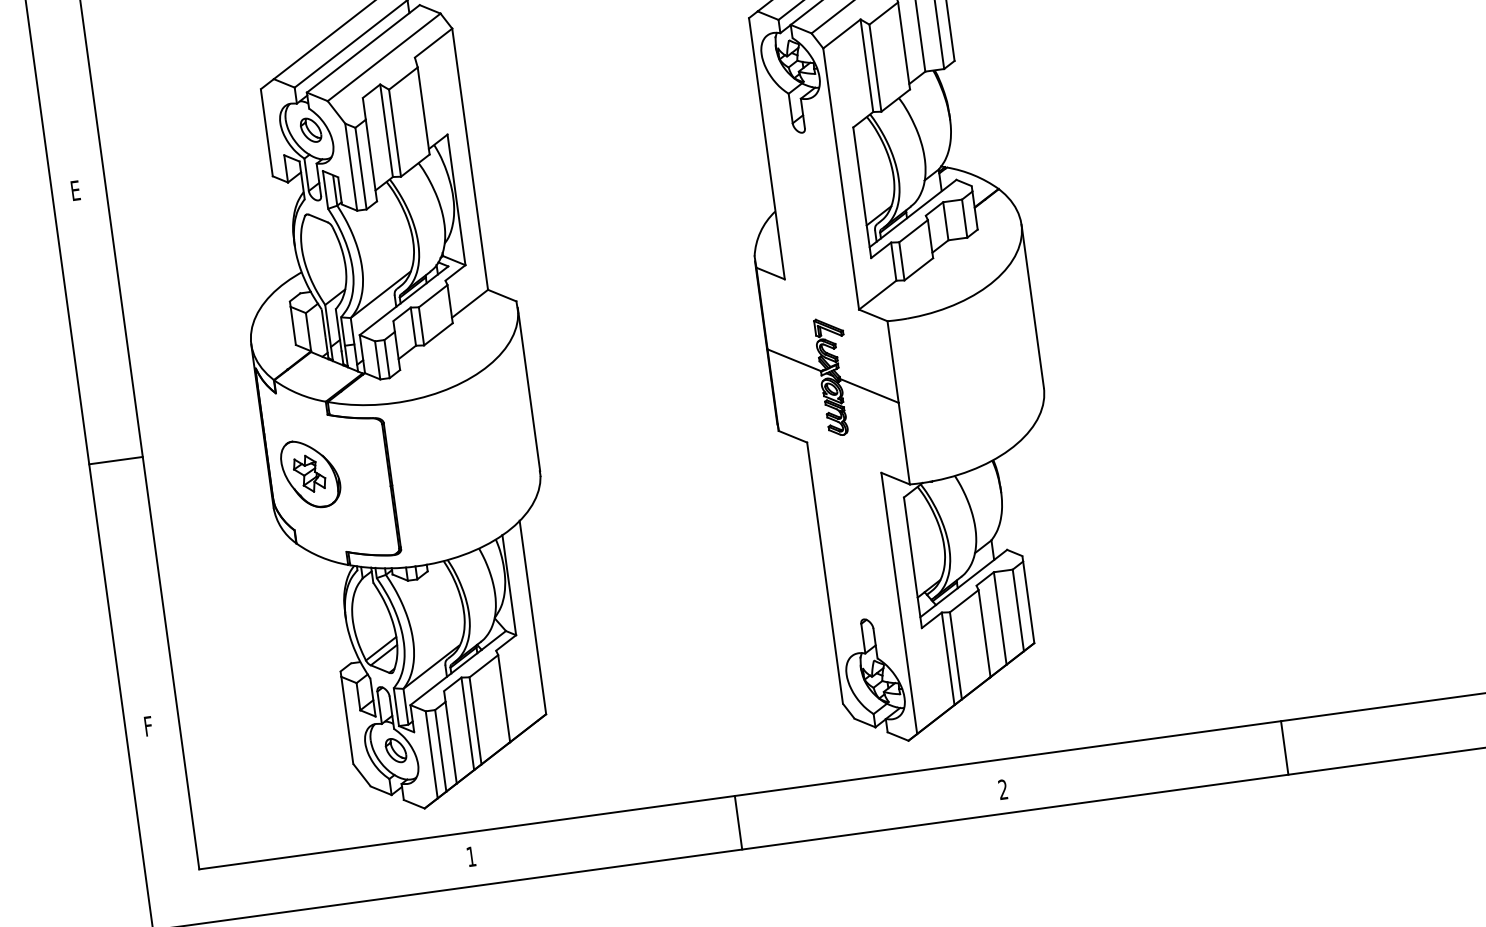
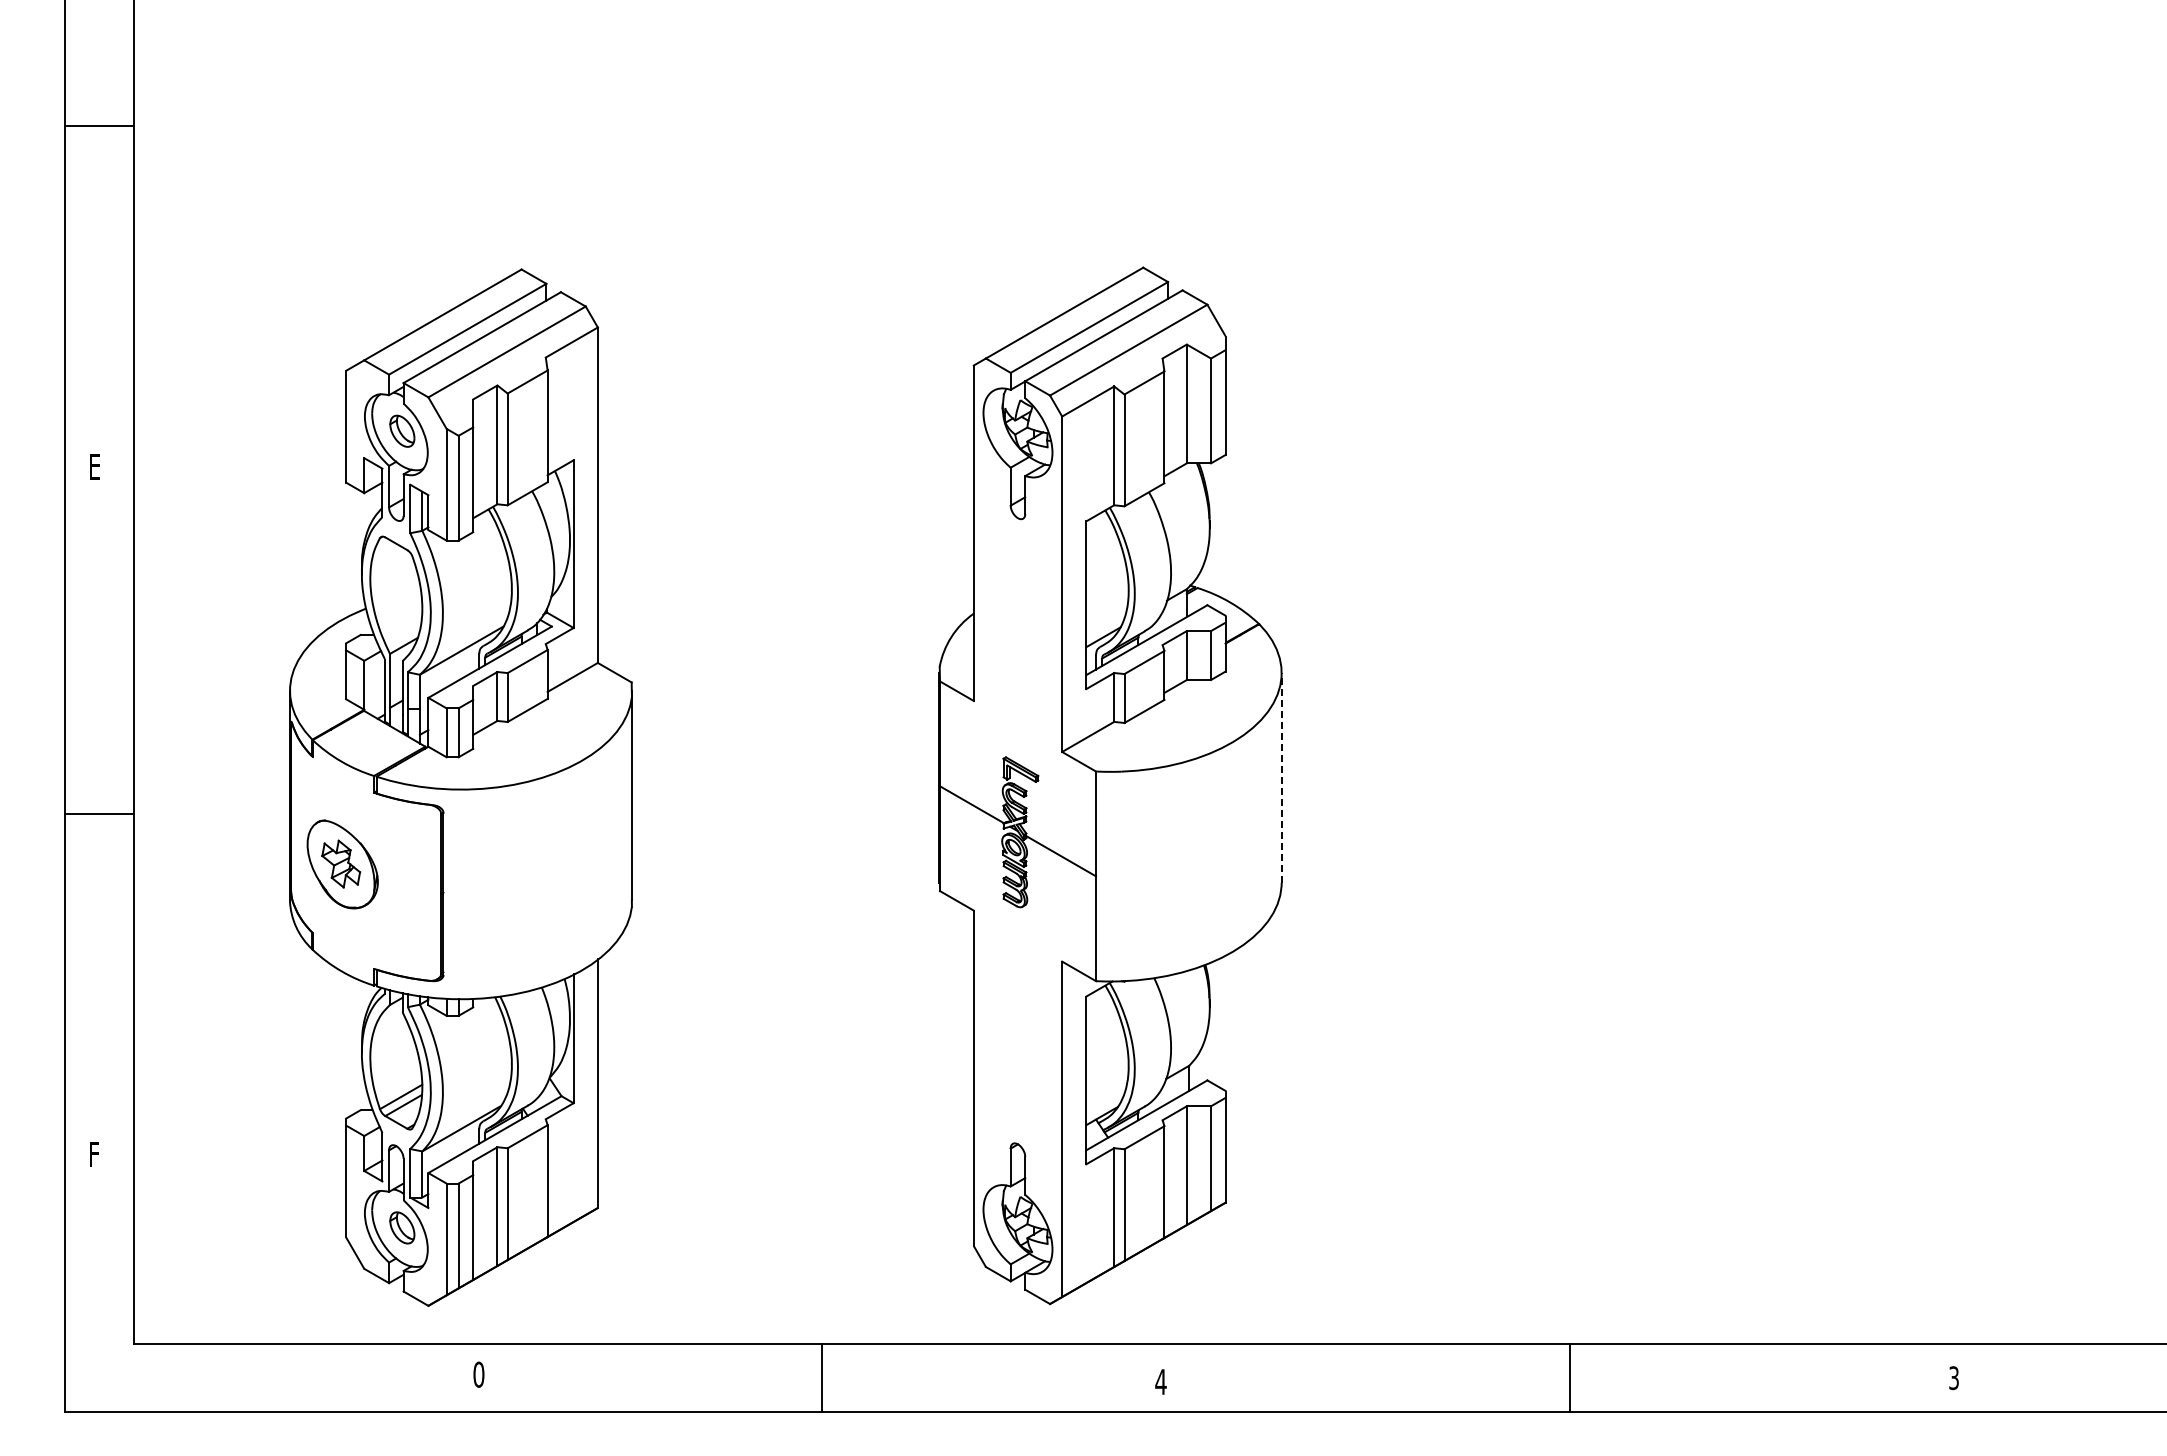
line: (1032, 306) -> (1281, 777), solid -> dashed
line: (1284, 747) -> (1570, 1377), moved
text: (1002, 789) -> (1160, 1381), 2 -> 4
text: (470, 856) -> (478, 1374), 1 -> 0

